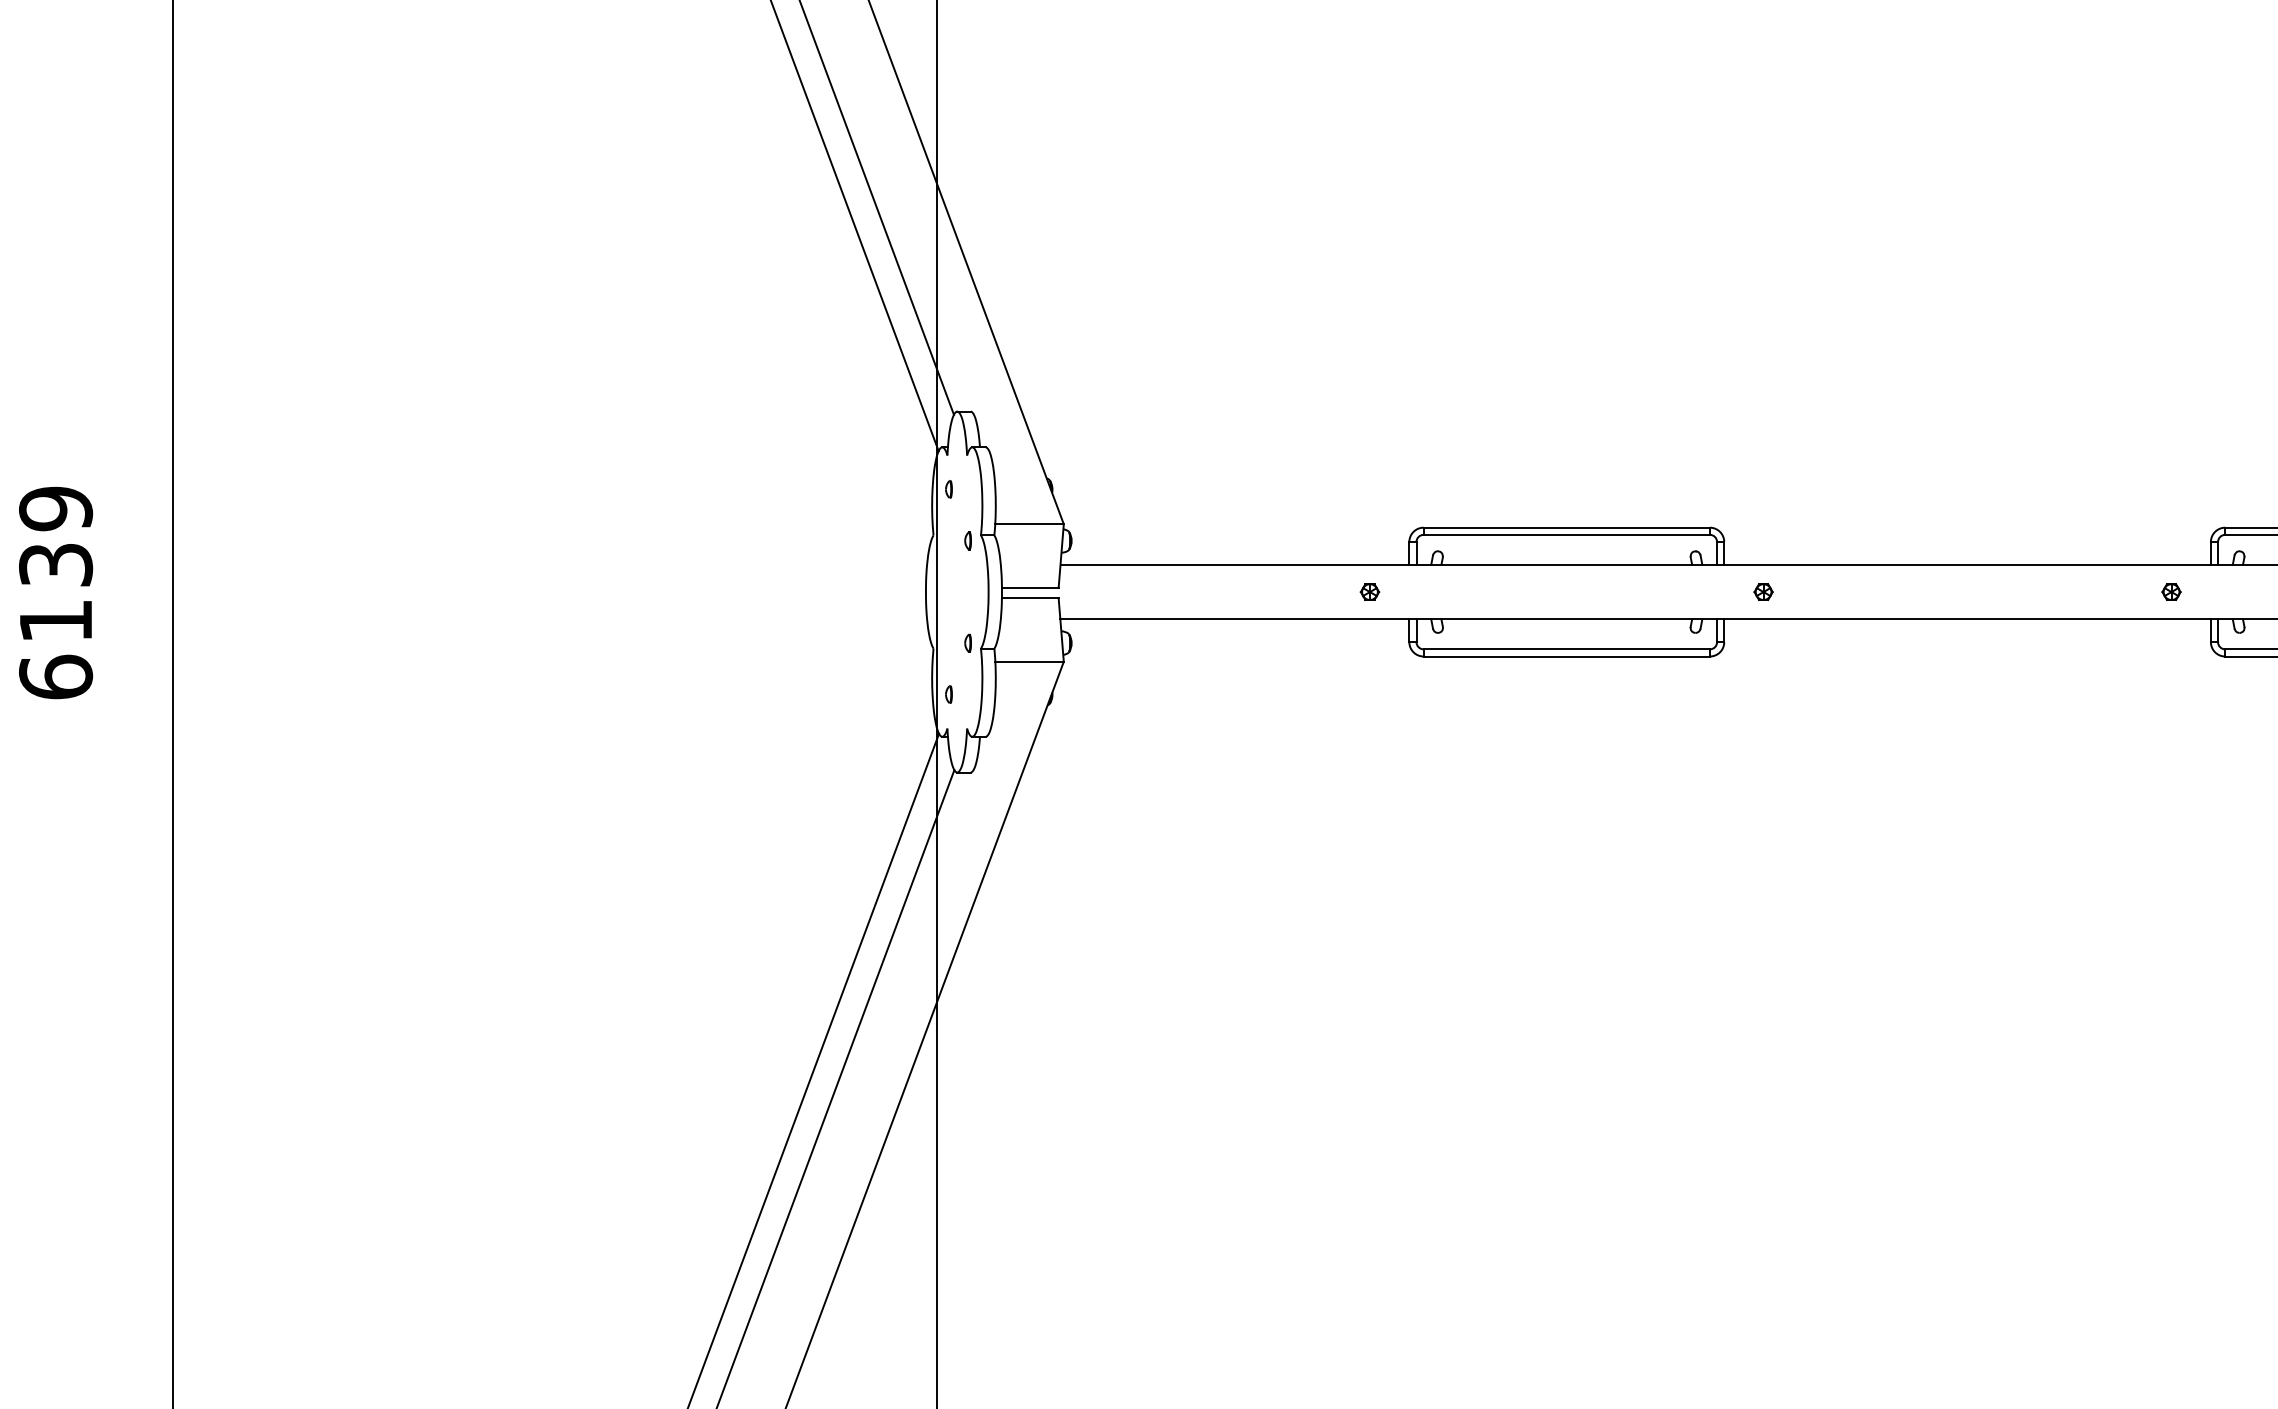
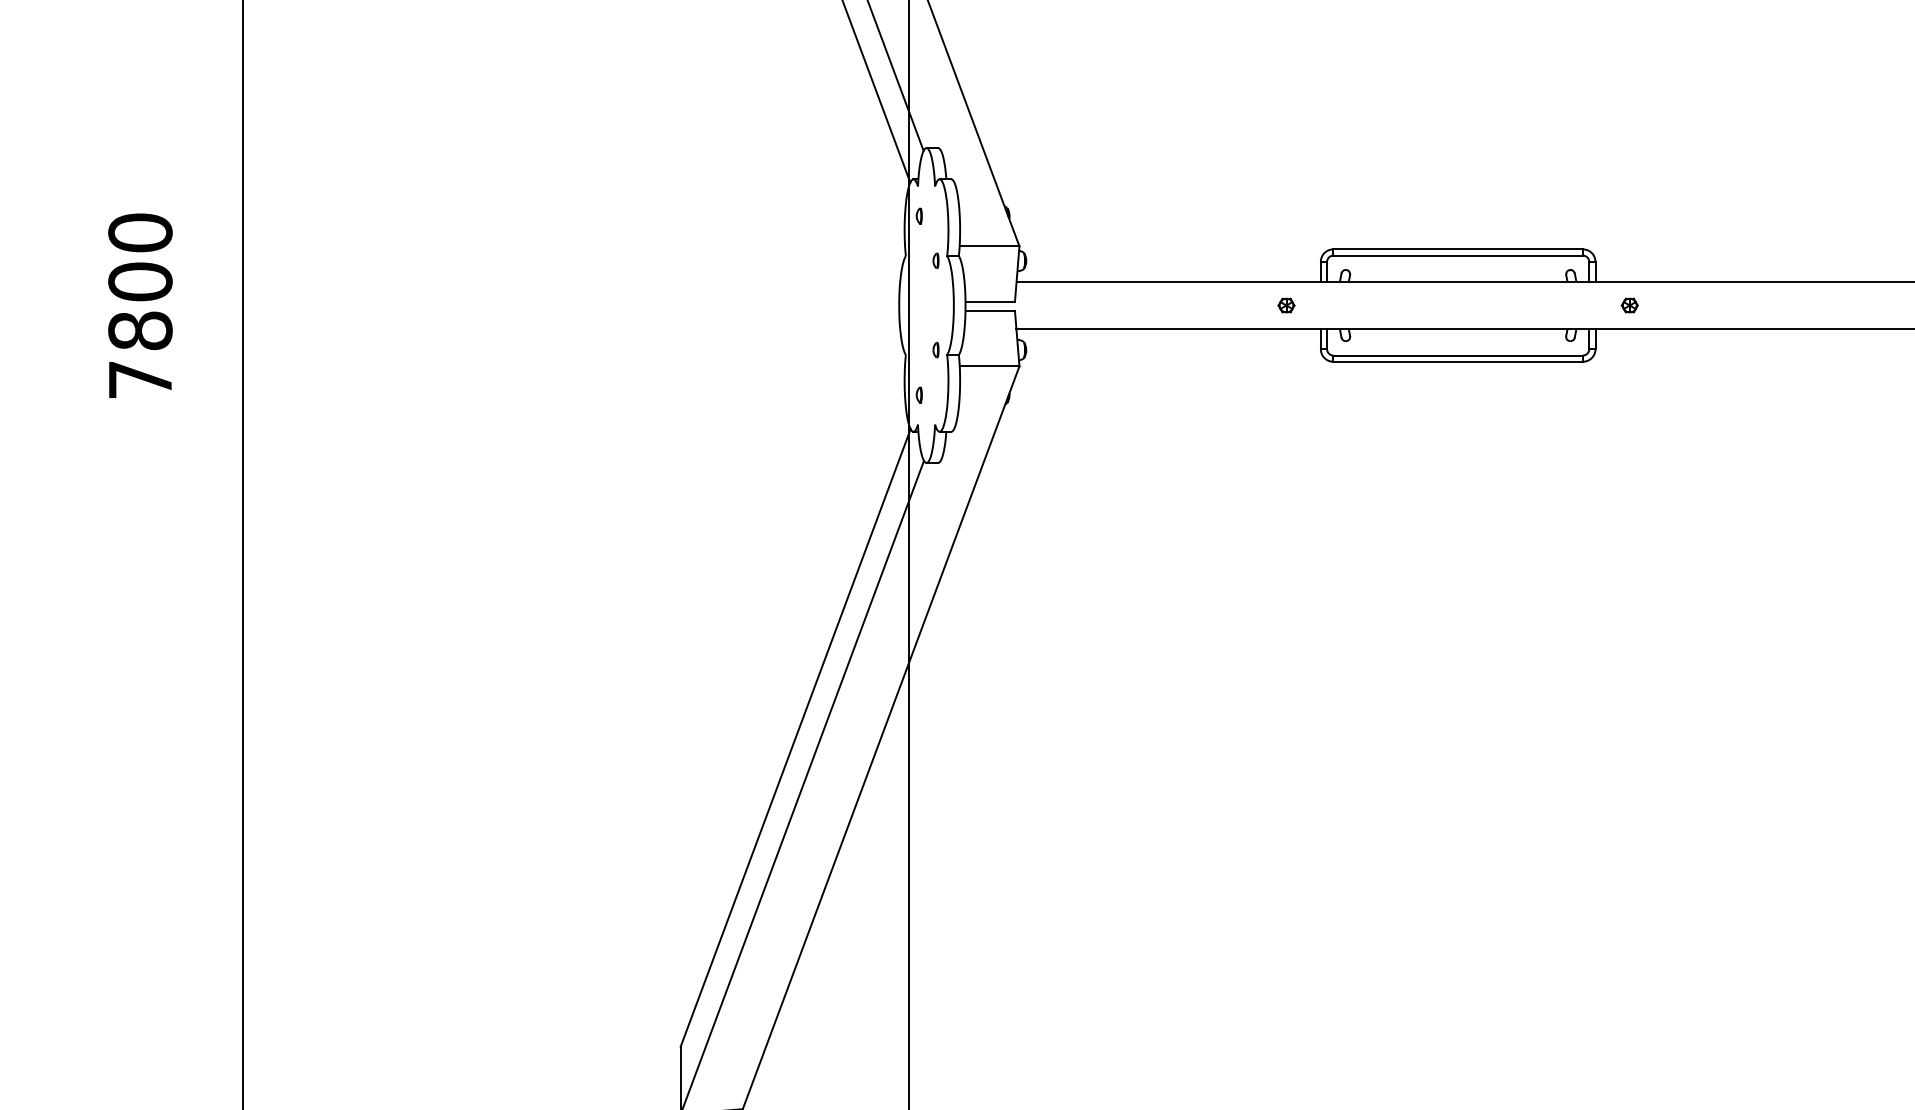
text: (56, 592) -> (140, 305), 6139 -> 7800

